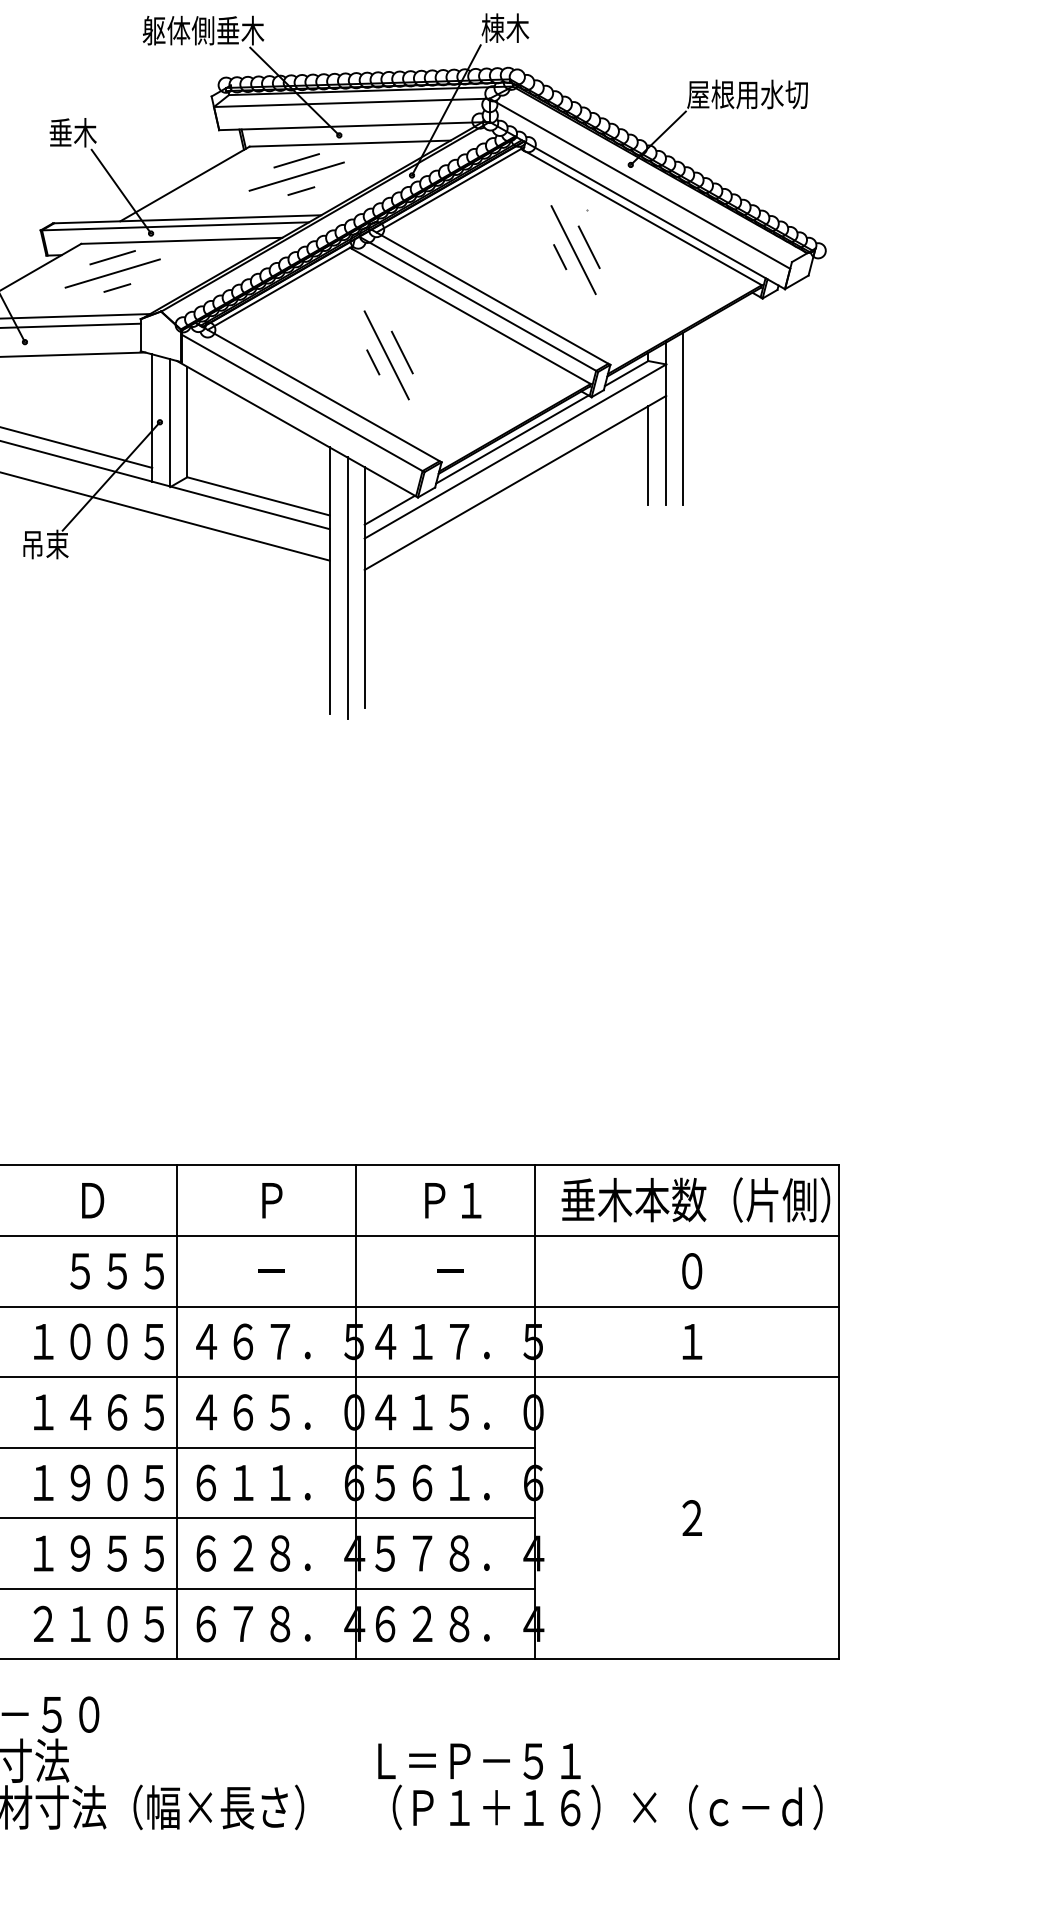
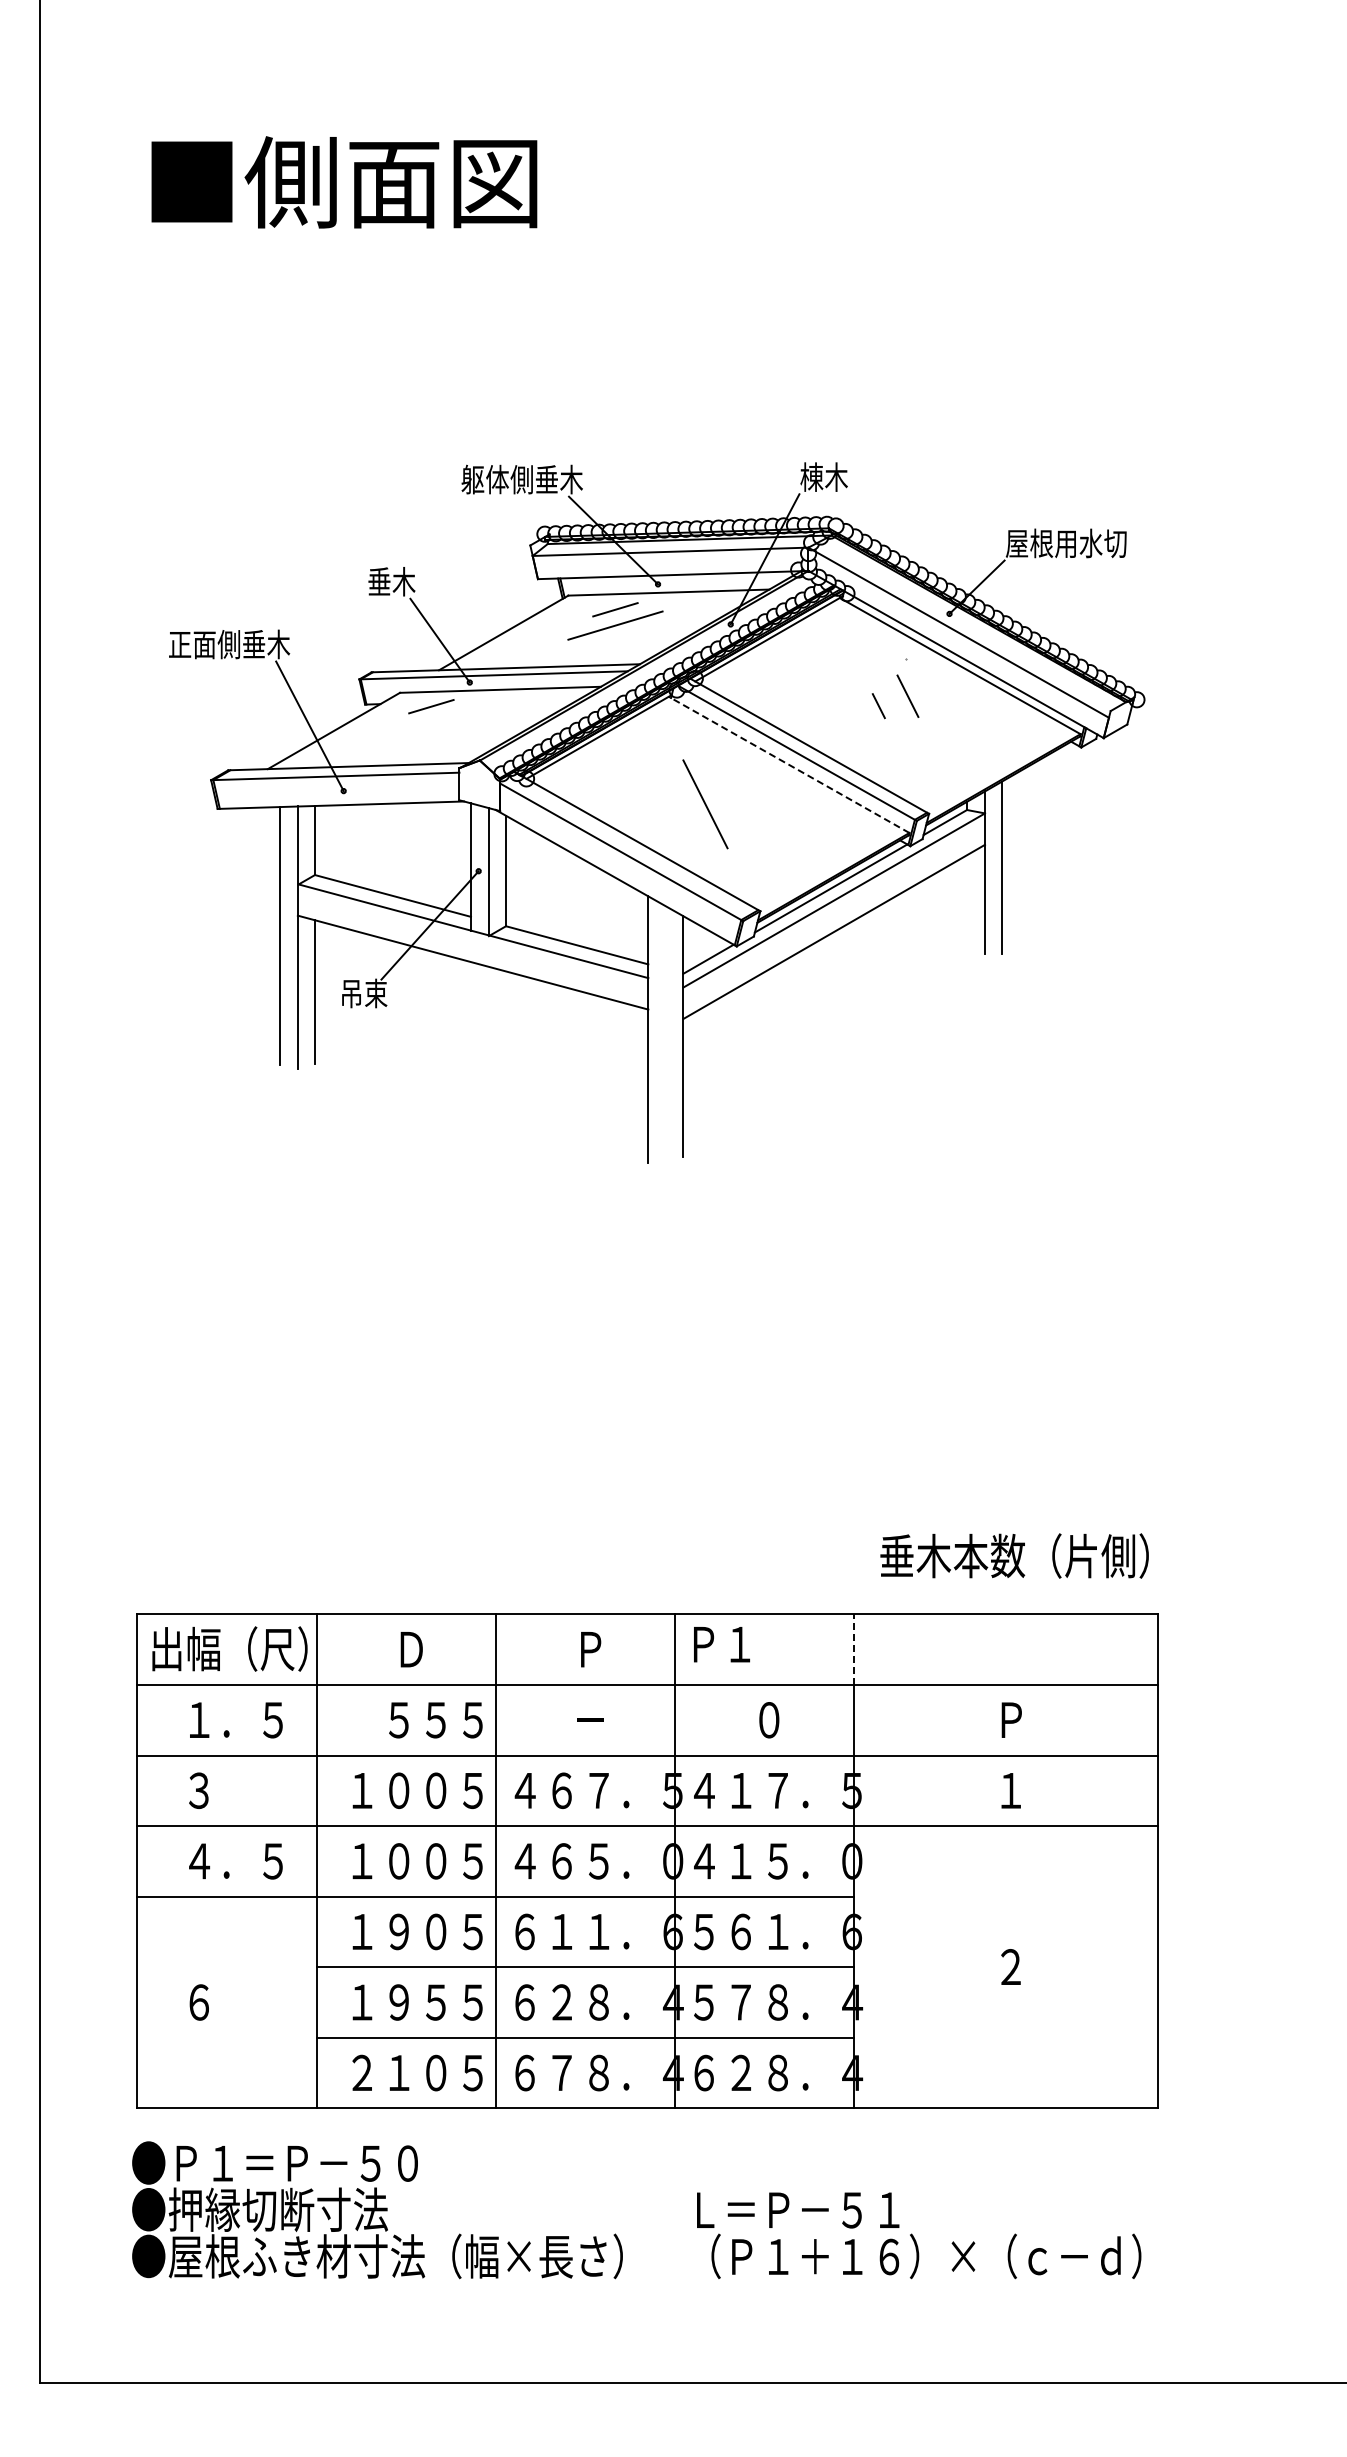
line: (300, 190) -> (619, 639), removed
line: (573, 250) -> (892, 699), removed
line: (112, 273) -> (431, 722), removed
line: (116, 287) -> (435, 736), removed
line: (469, 315) -> (788, 764), solid -> dashed
line: (401, 352) -> (720, 801), removed
line: (372, 362) -> (691, 811), removed
line: (648, 455) -> (967, 904), removed
line: (347, 588) -> (666, 1037), removed
text: (695, 1199) -> (1014, 1555), moved
text: (452, 1200) -> (721, 1644), moved
line: (534, 1200) -> (853, 1649), solid -> dashed
text: (450, 1271) -> (769, 1720), － -> ０
text: (692, 1271) -> (1011, 1720), ０ -> Ｐ
text: (98, 1412) -> (417, 1861), １４６５ -> １００５

